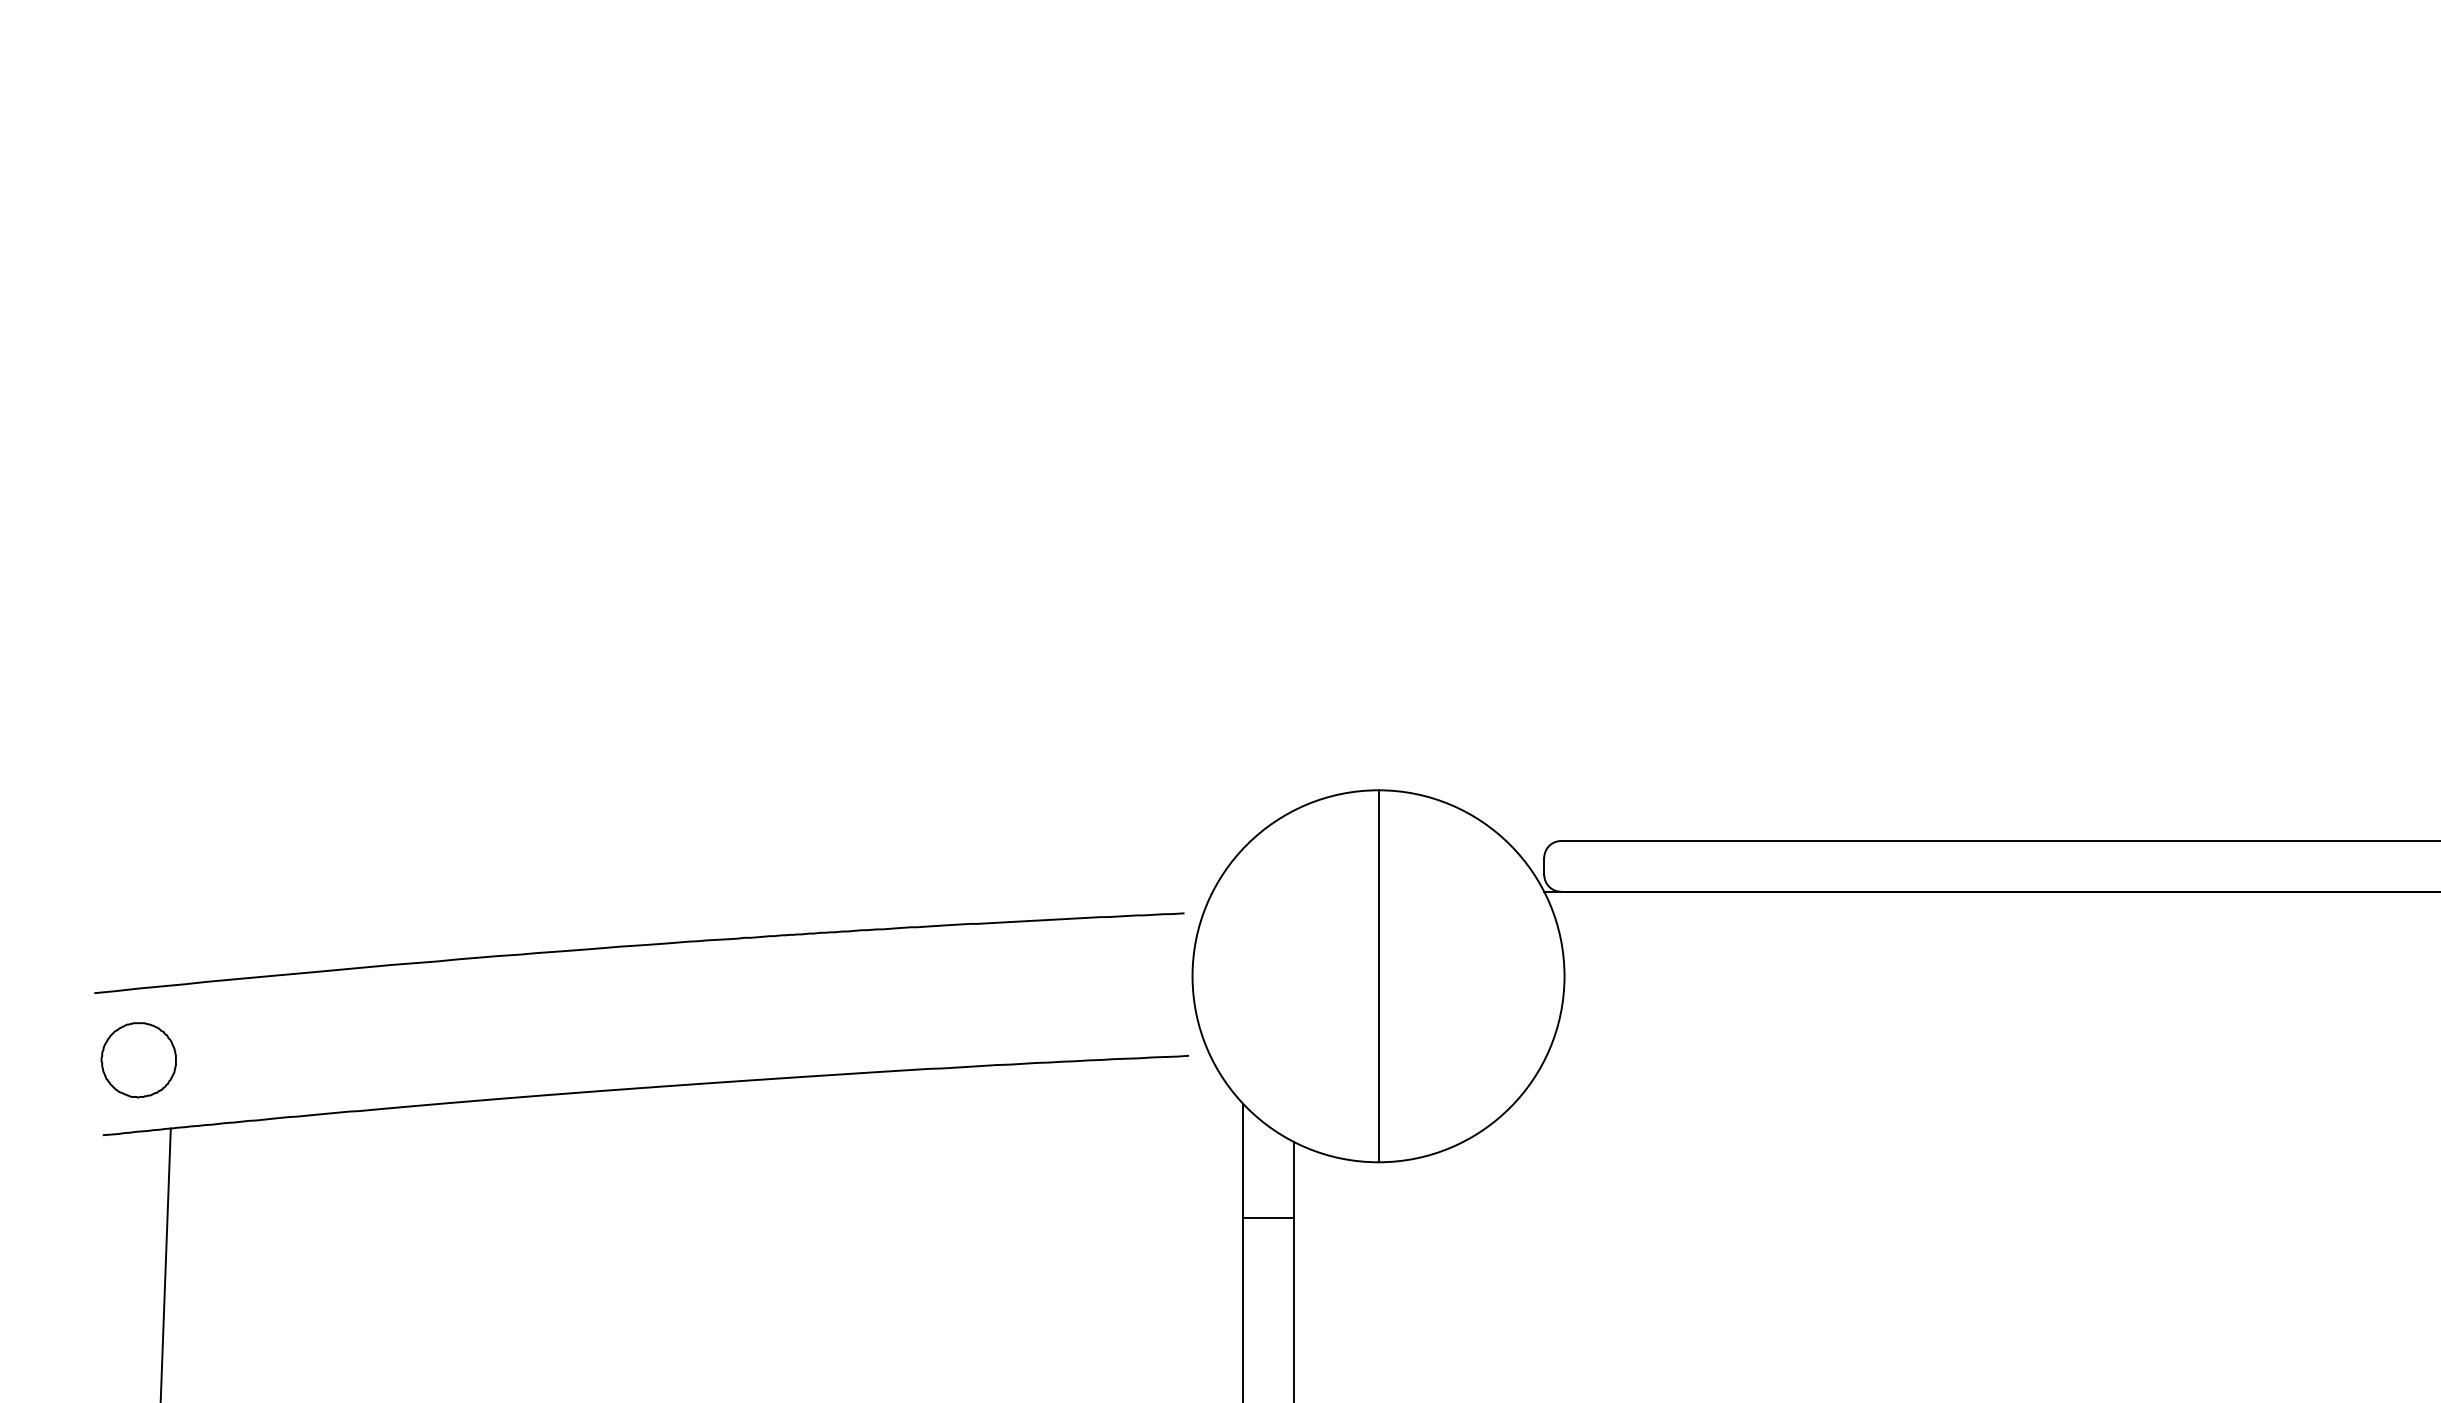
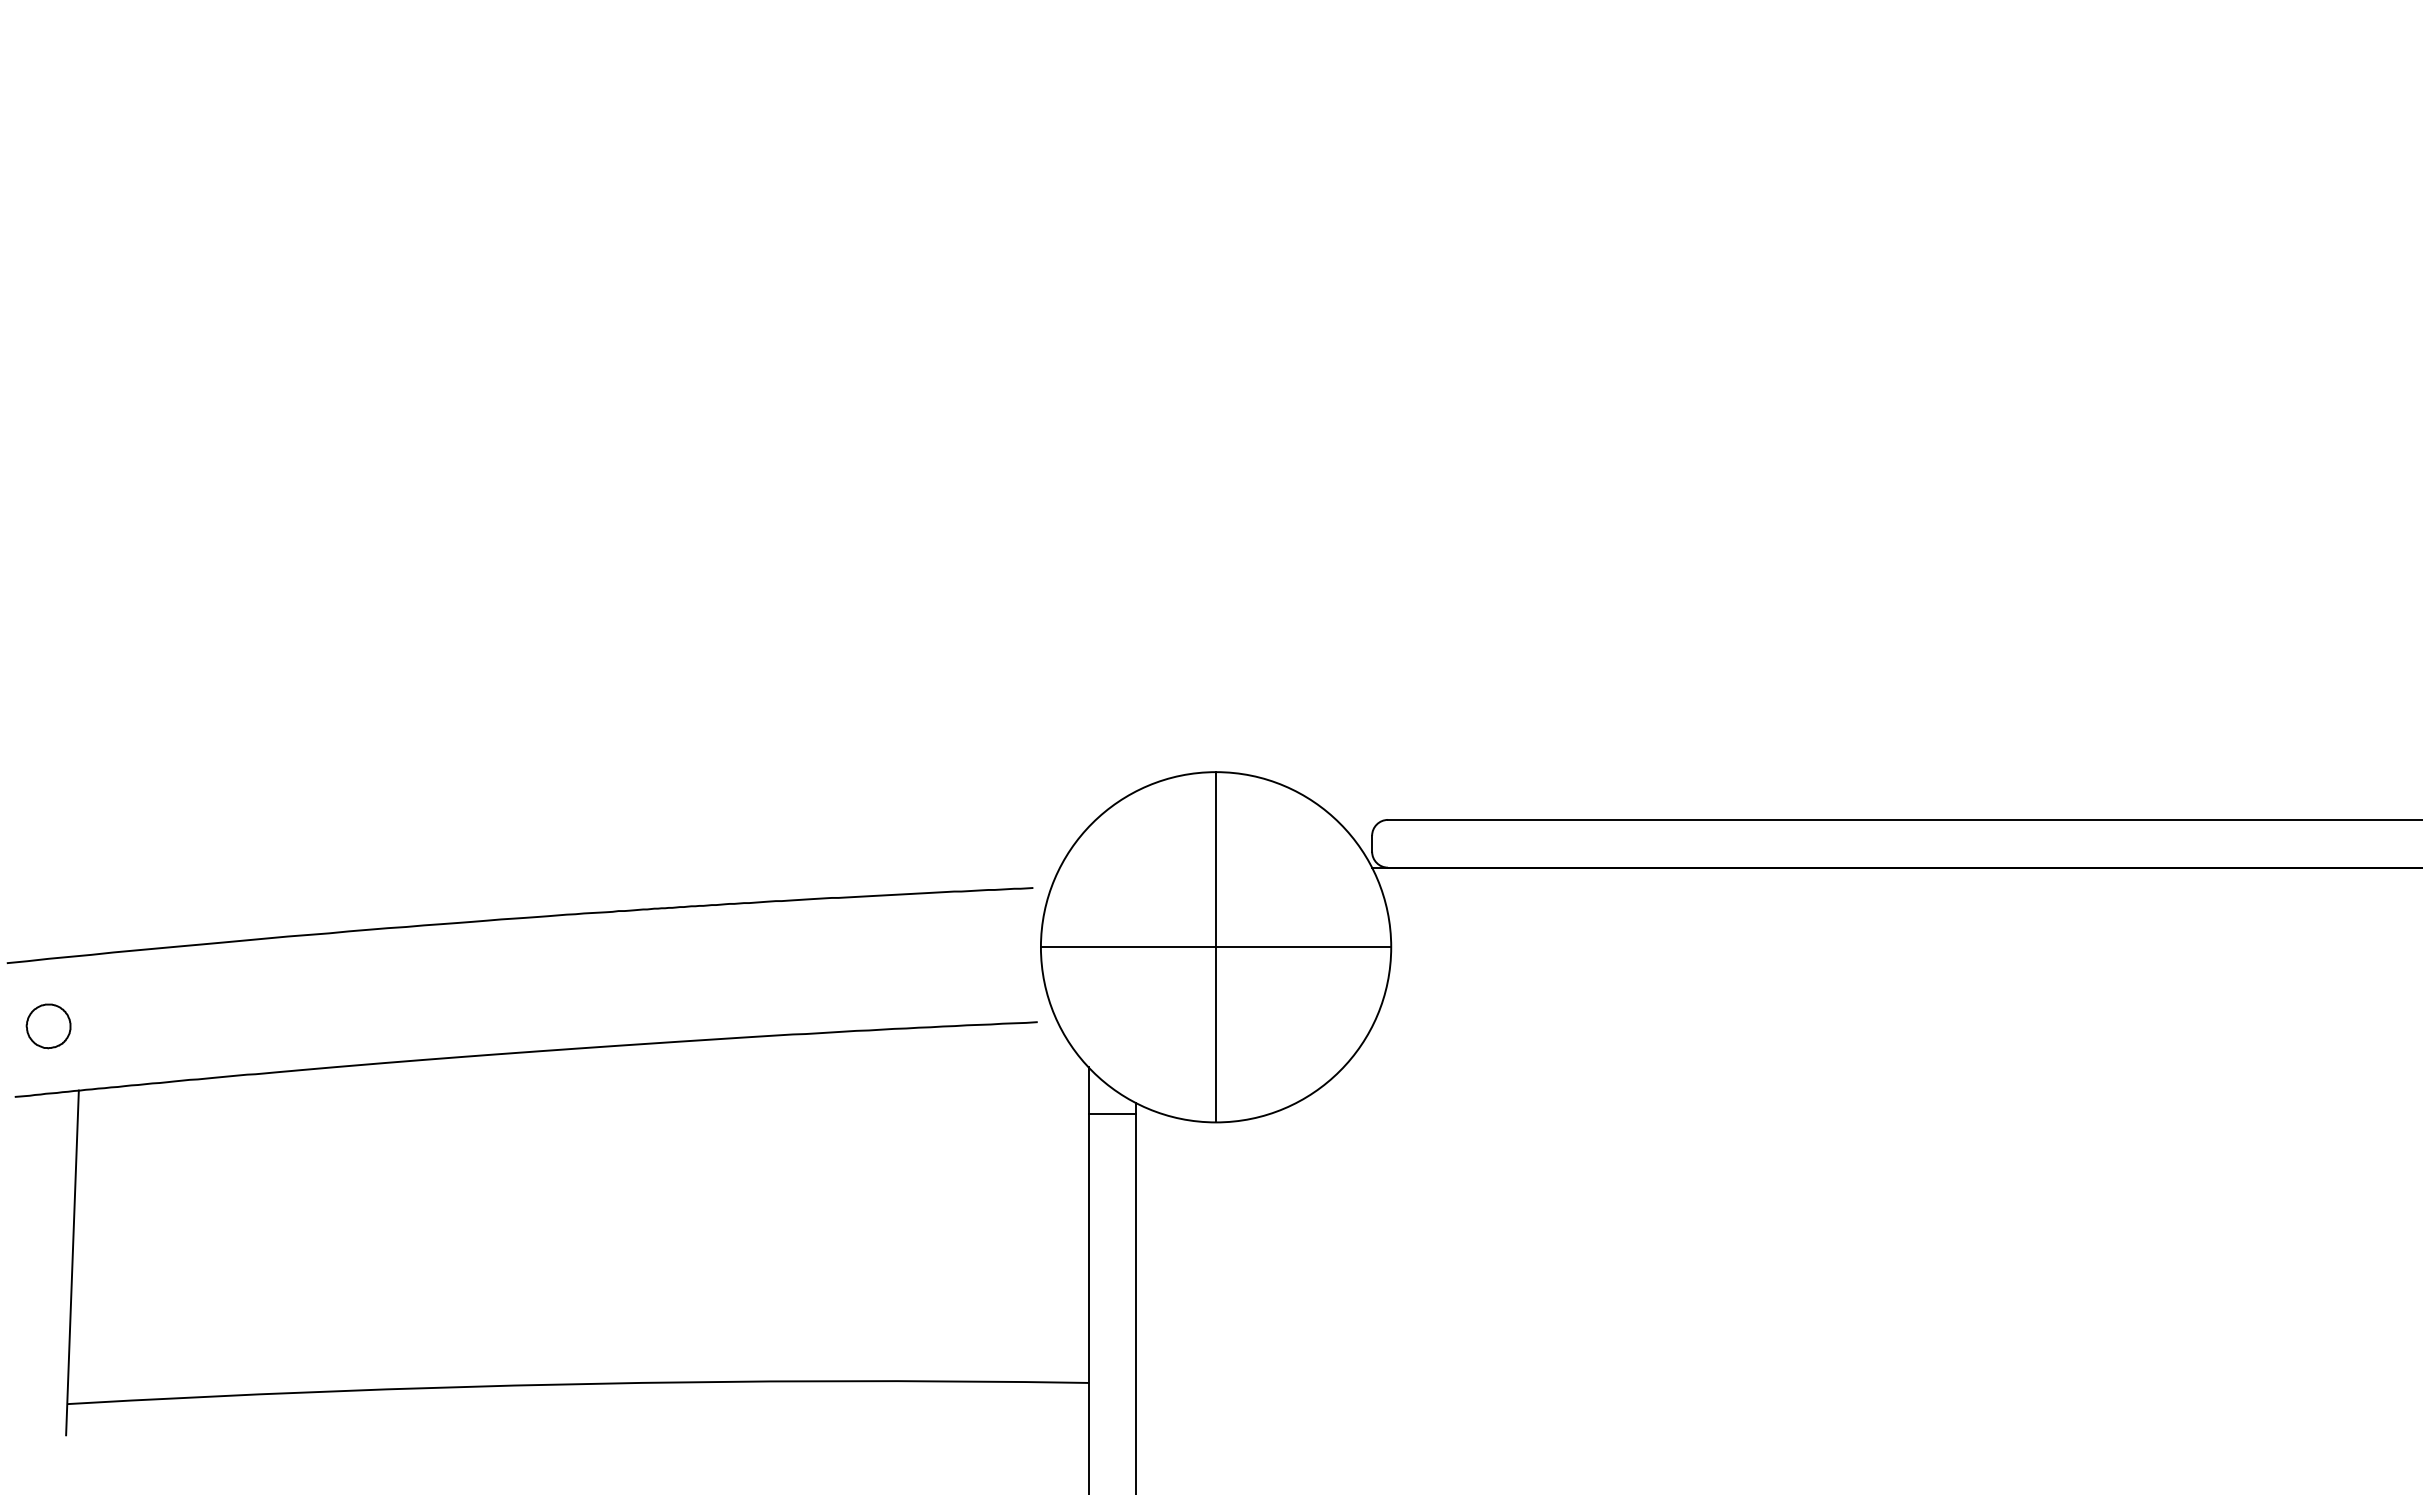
line: (1377, 976) -> (1215, 947), added
part: (138, 1060) -> (48, 1026), size x0.62
line: (1268, 1217) -> (1112, 1114), moved

